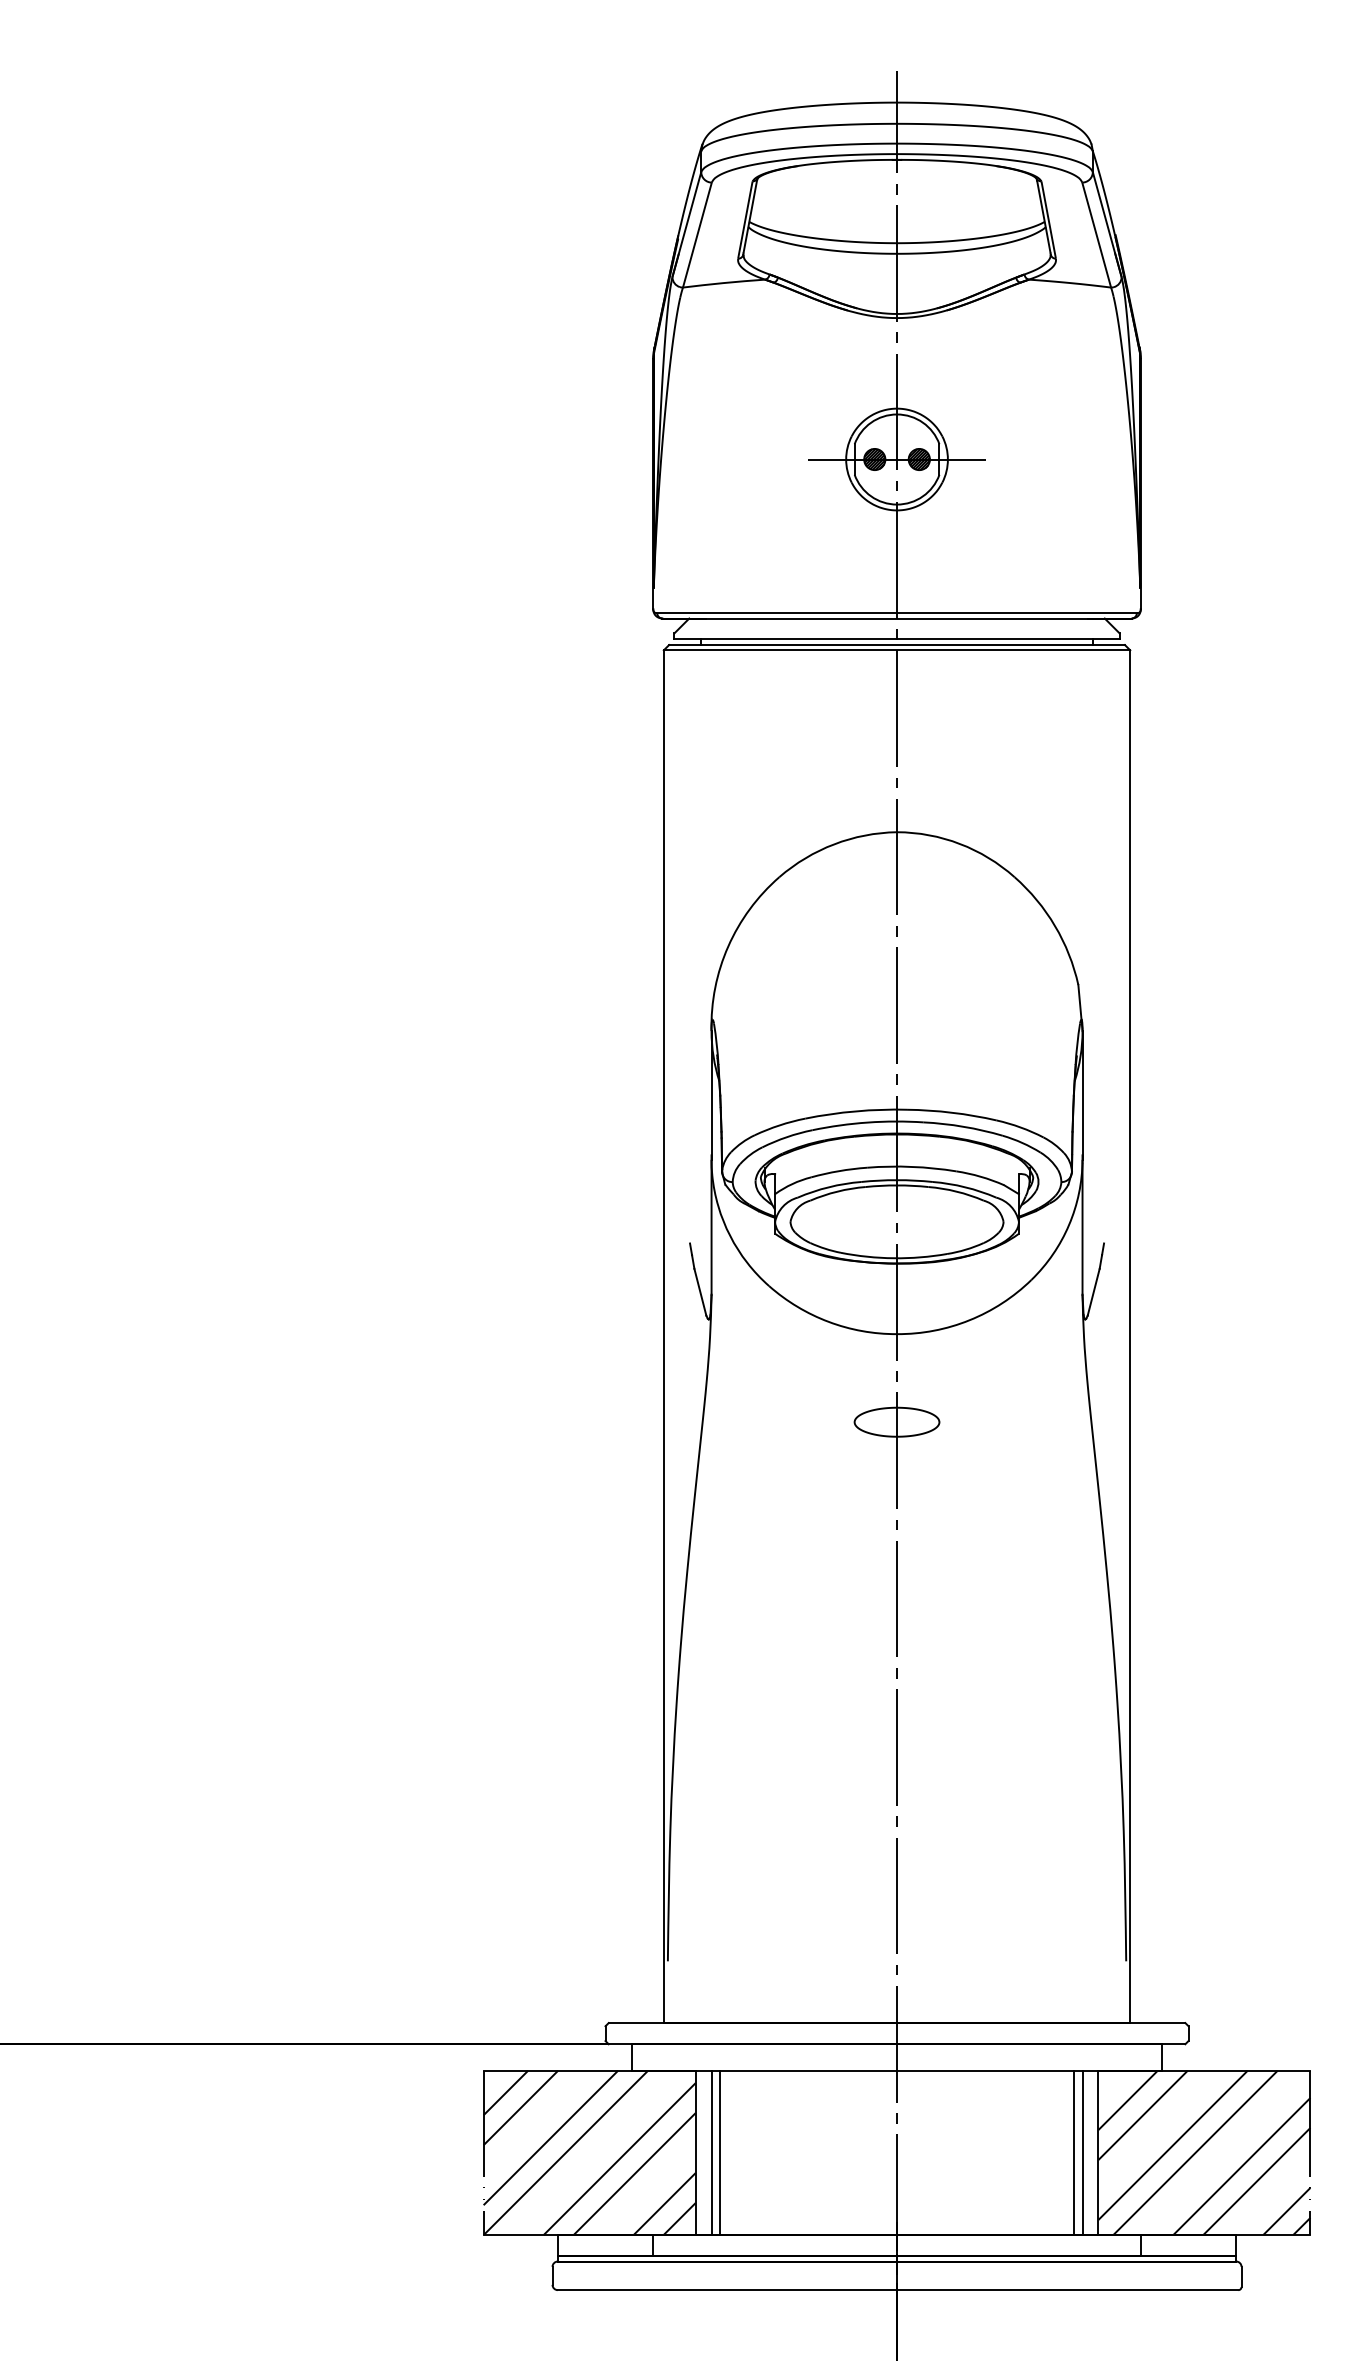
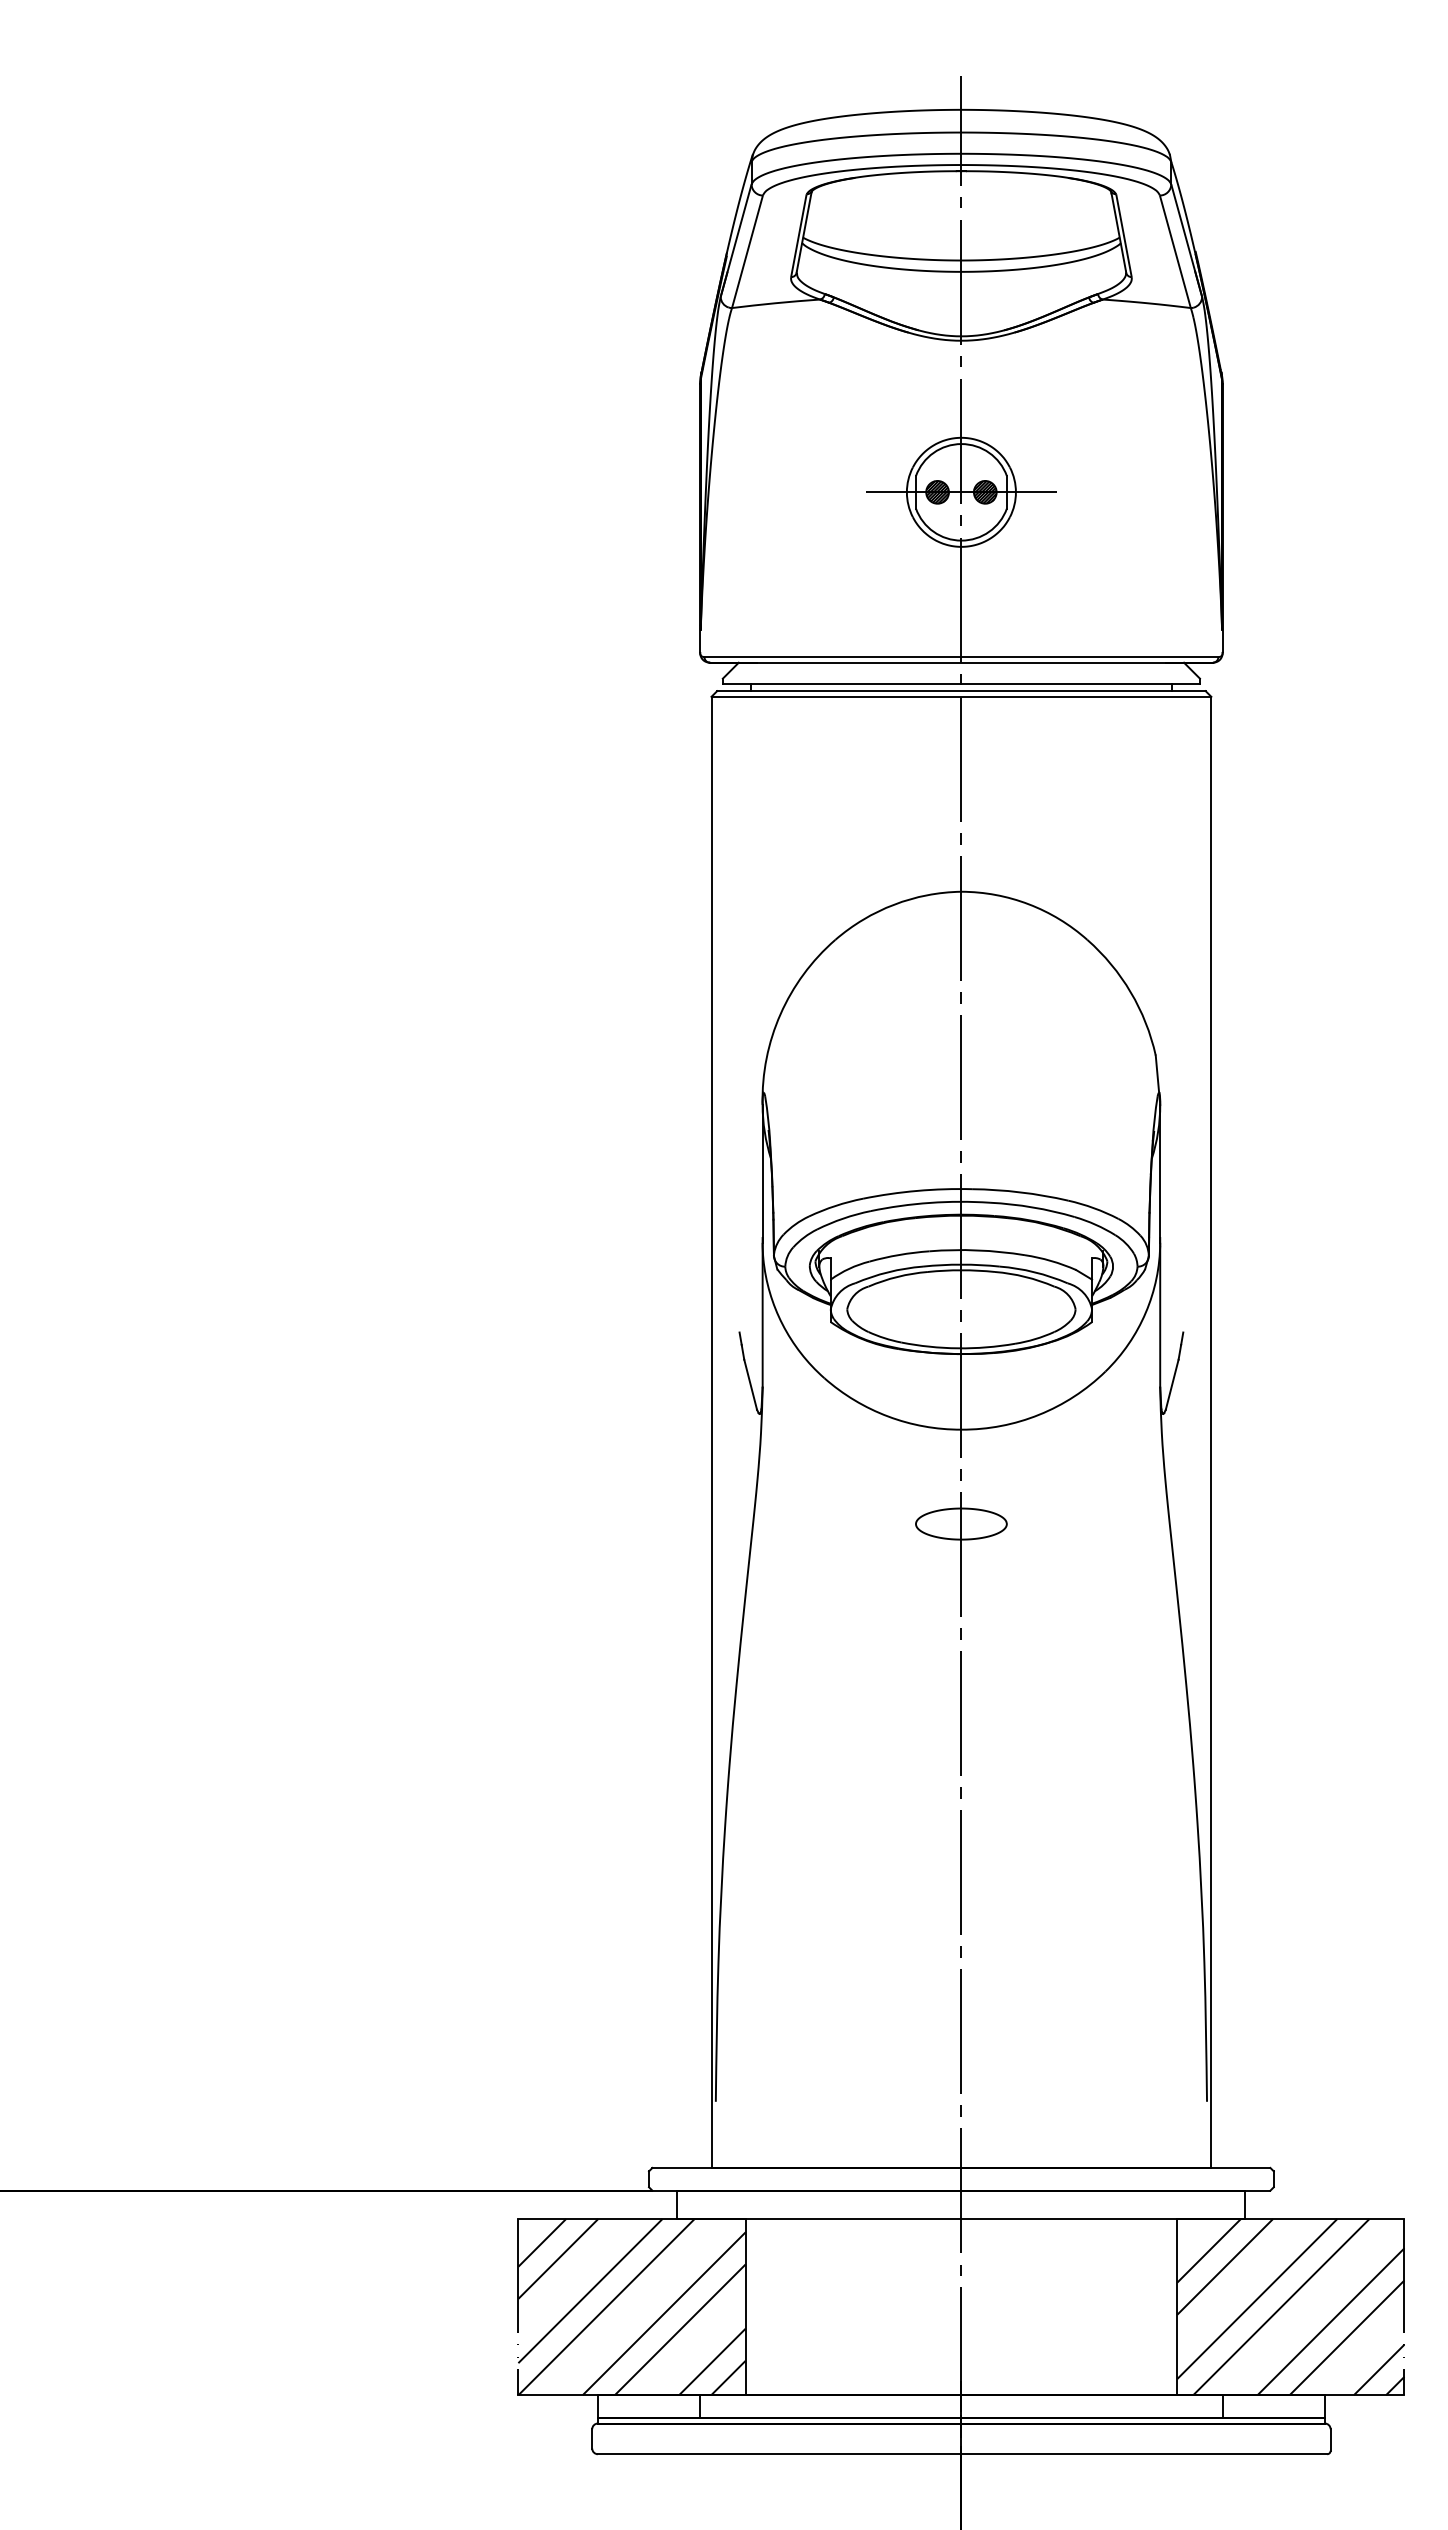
line: (711, 2152) -> (762, 2306), removed
line: (720, 2152) -> (772, 2306), removed
line: (1073, 2152) -> (1150, 2306), removed
line: (1082, 2152) -> (1160, 2306), removed

